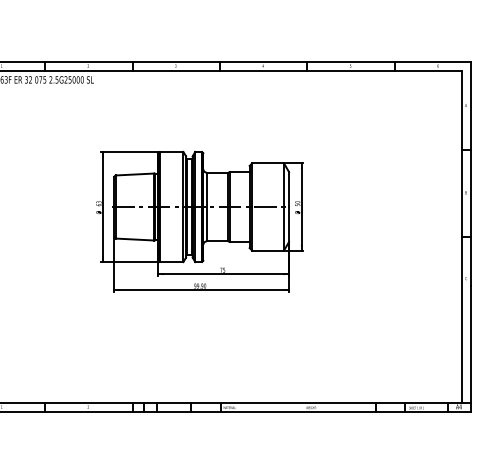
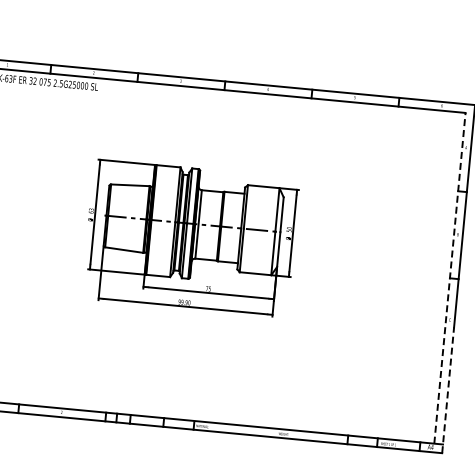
line: (462, 236) -> (450, 277), solid -> dashed
line: (470, 348) -> (447, 390), solid -> dashed

